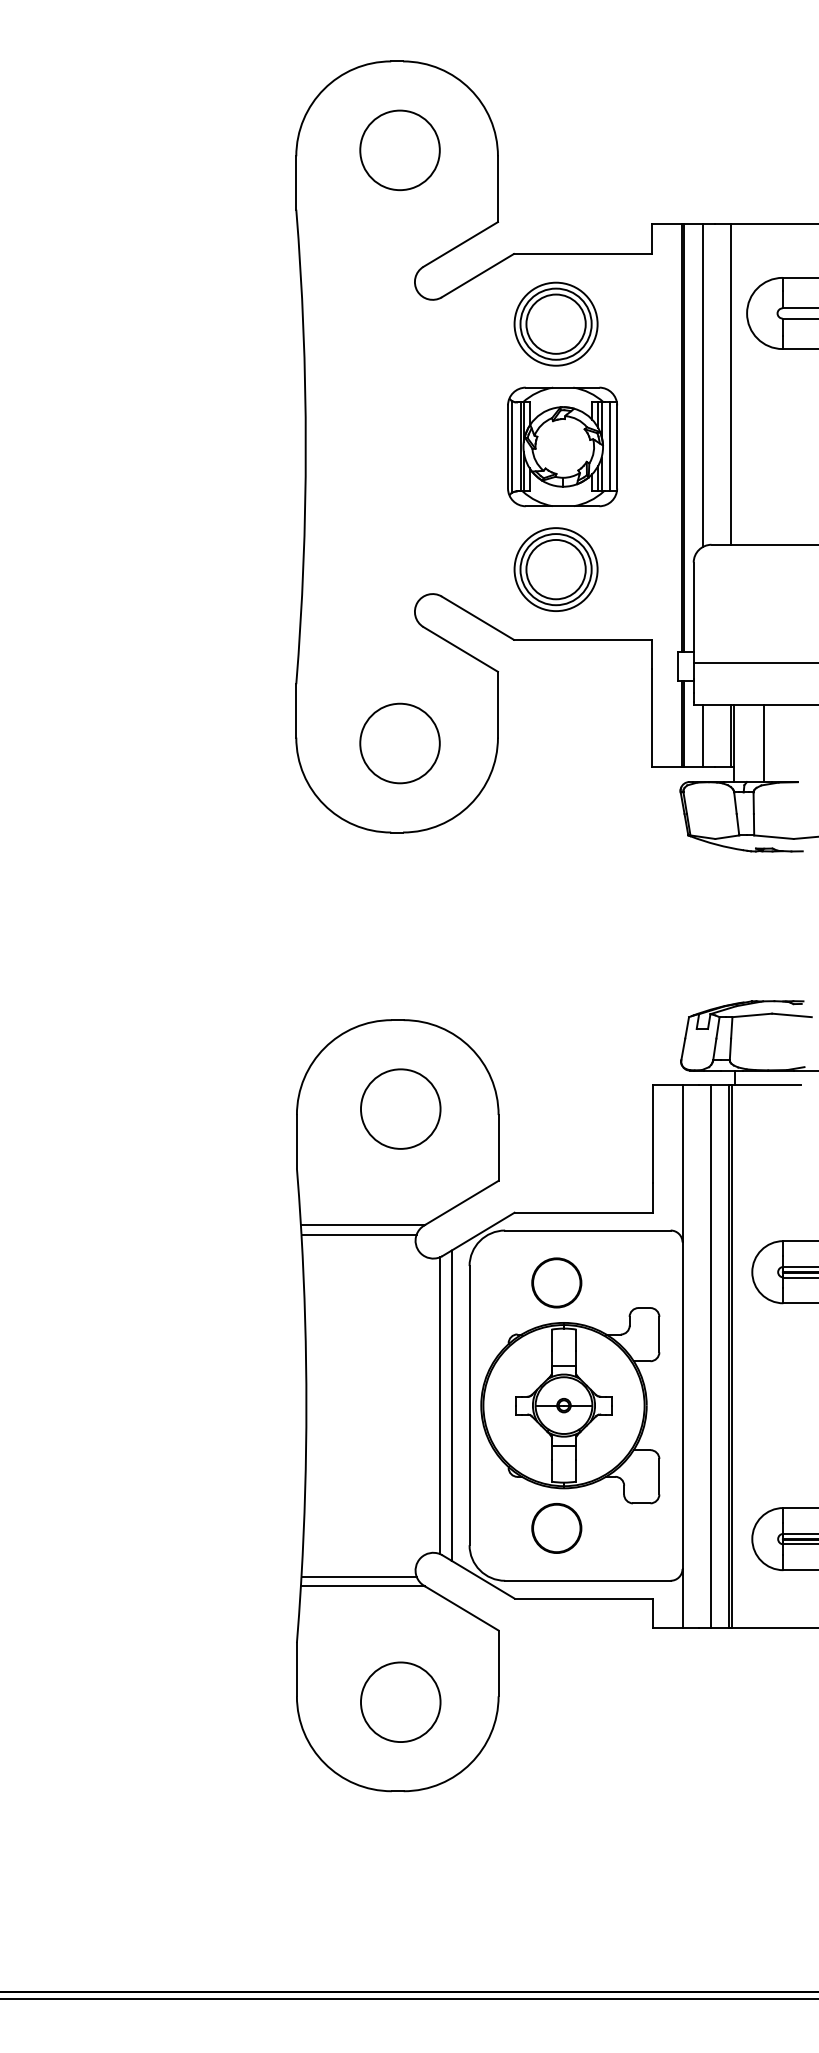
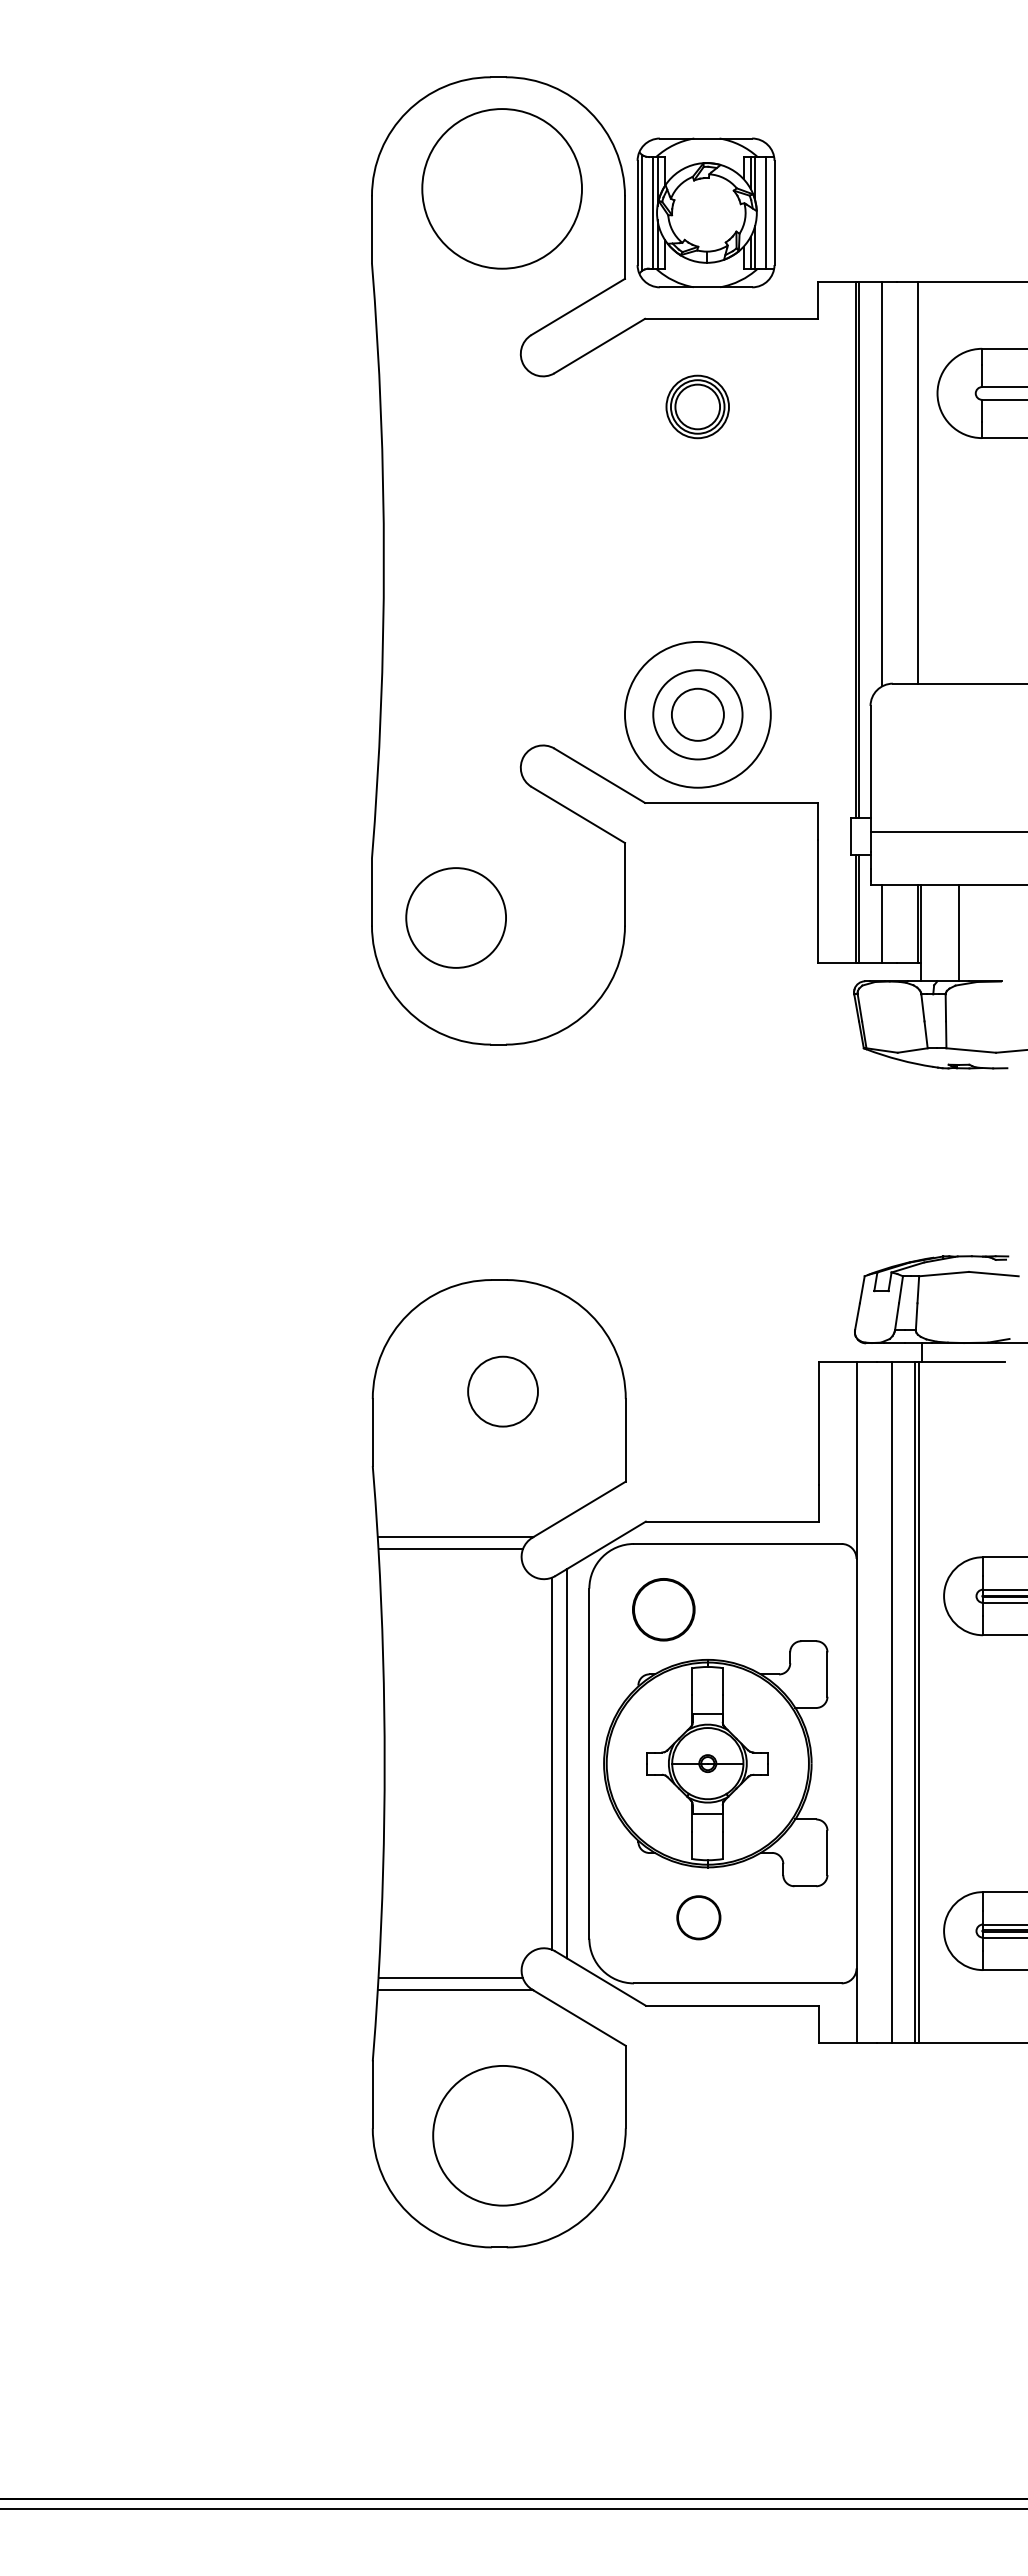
circle: (400, 150) -> (502, 188), size x1.6
part: (555, 323) -> (697, 406), size x0.6
part: (562, 446) -> (705, 212), moved
circle: (555, 569) -> (697, 714), size x0.7
circle: (555, 569) -> (697, 714), size x1.4
circle: (399, 743) -> (455, 917), moved
circle: (400, 1108) -> (502, 1391), size x0.7
circle: (556, 1282) -> (663, 1609), moved
circle: (556, 1528) -> (698, 1917), size x0.7
circle: (400, 1702) -> (502, 2135), size x1.4

